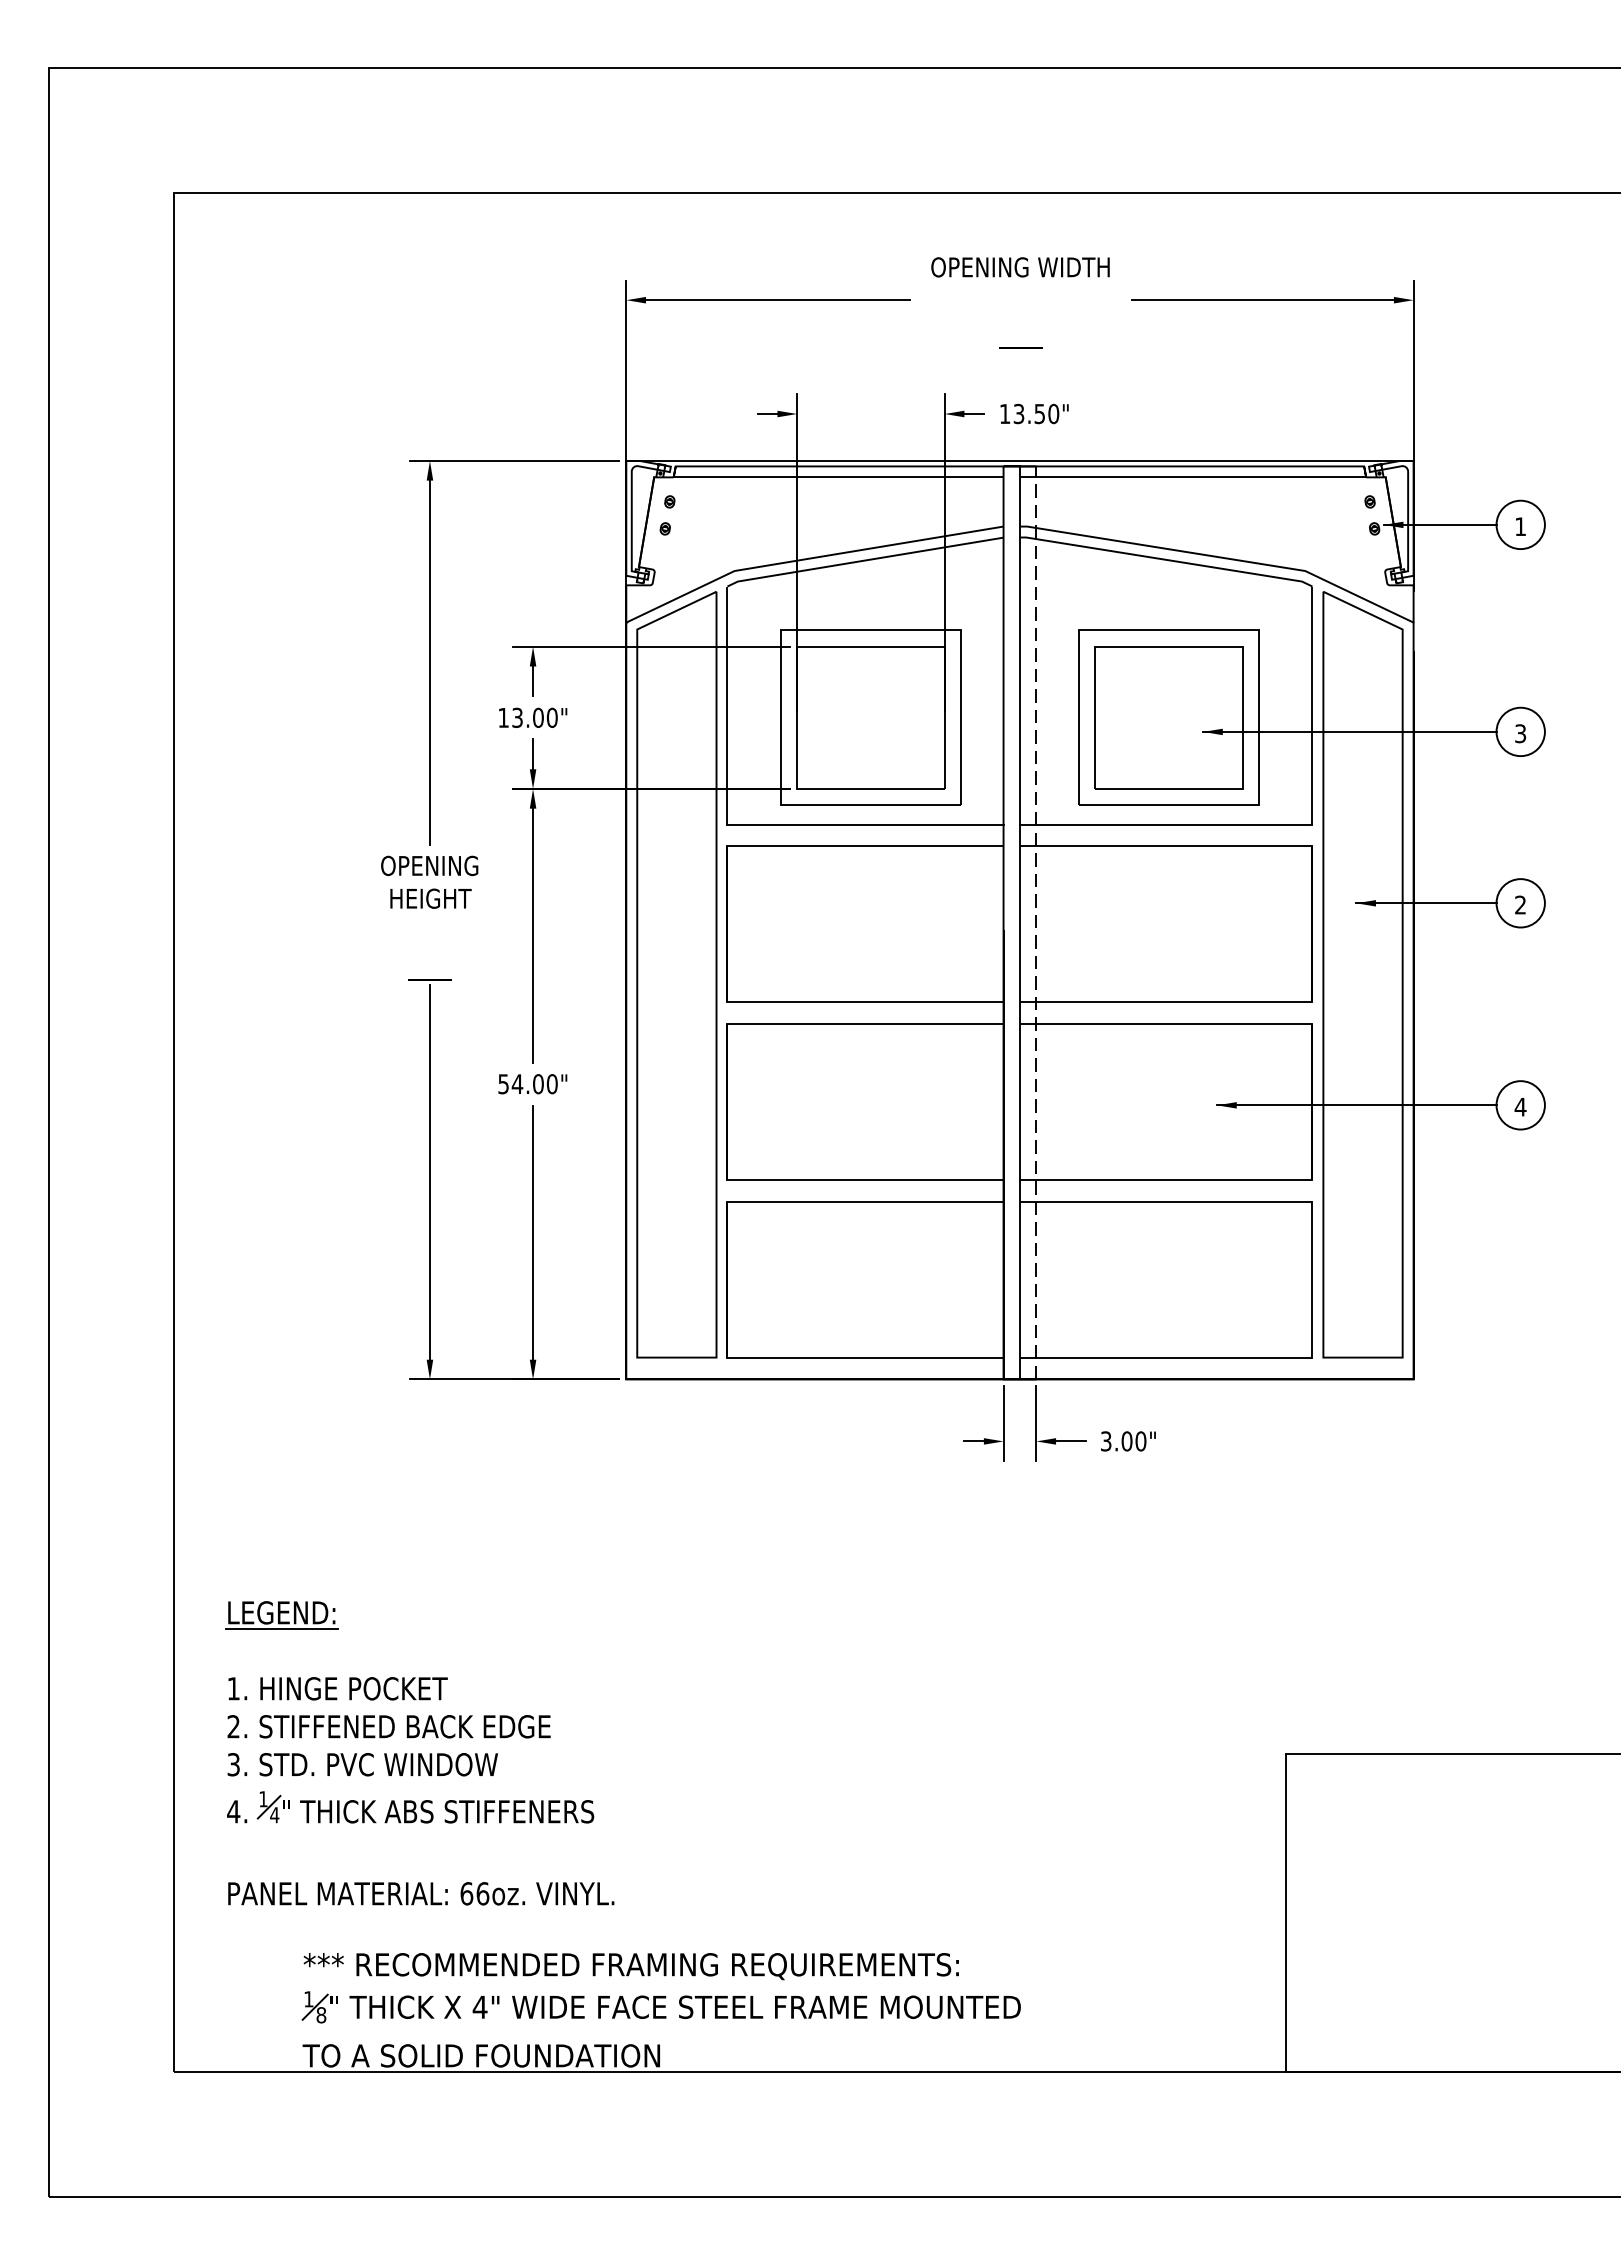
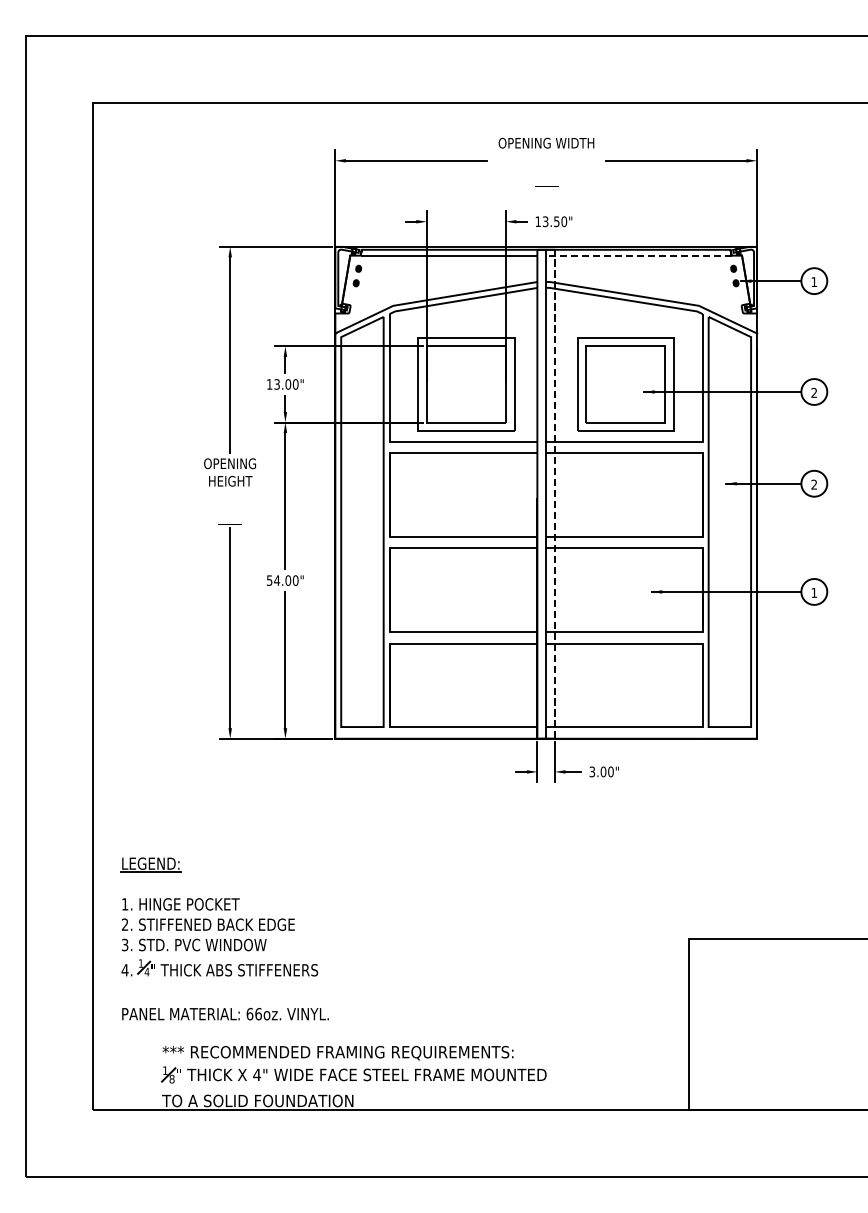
line: (1192, 477) -> (638, 255), solid -> dashed
text: (1521, 734) -> (814, 393), 3 -> 2
text: (1521, 1106) -> (814, 592), 4 -> 1

